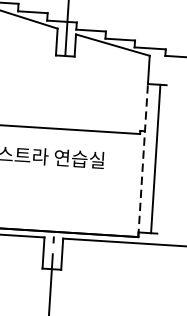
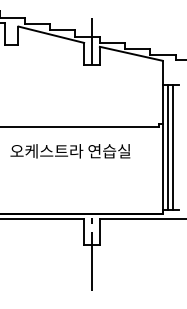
line: (149, 157) -> (168, 146), added
line: (142, 160) -> (162, 149), dashed -> solid

